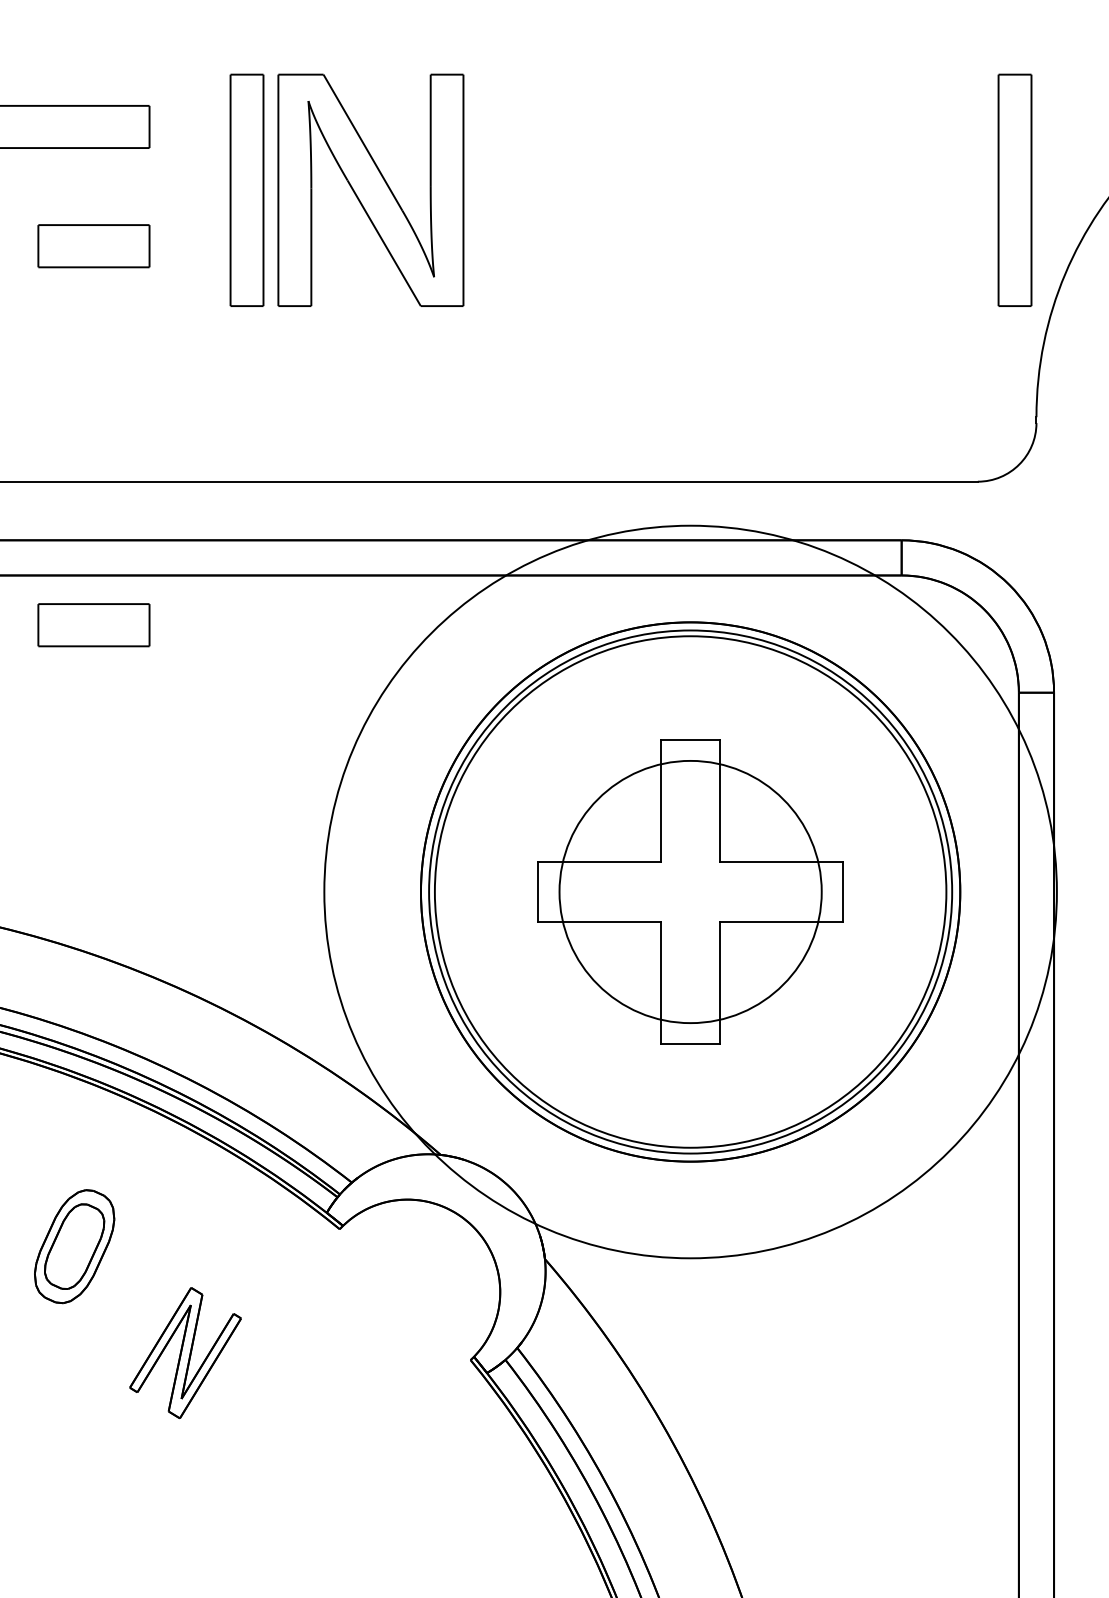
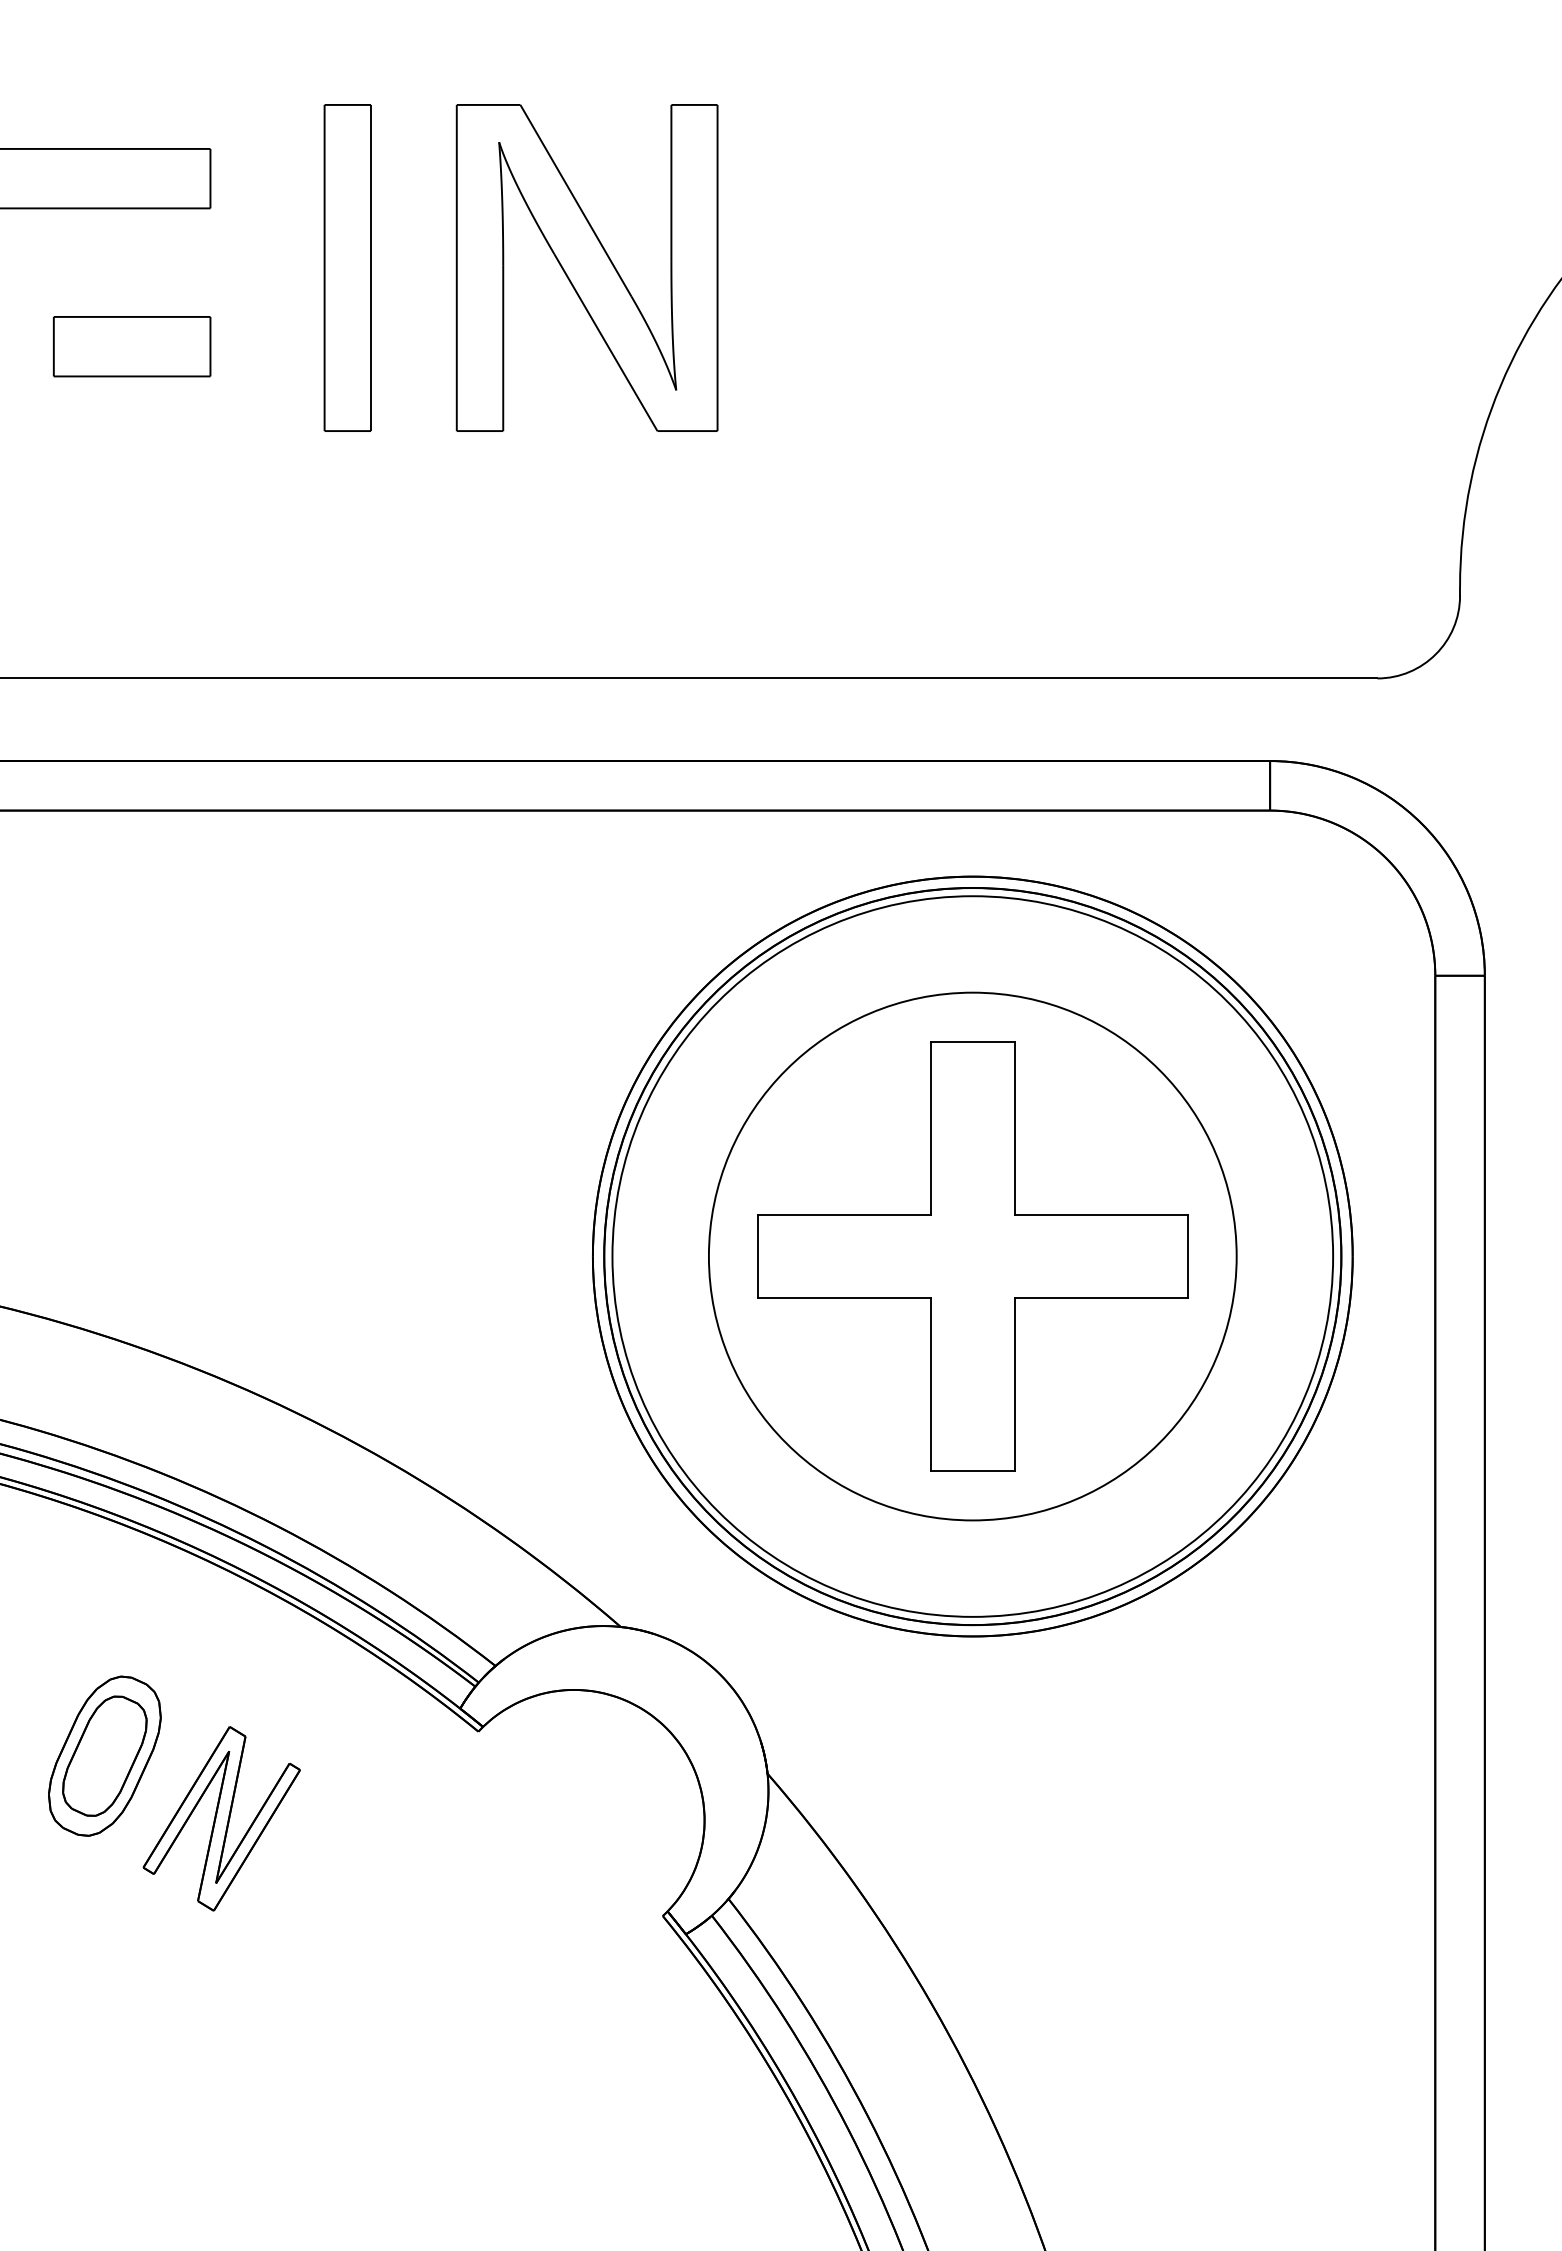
part: (370, 189) -> (586, 266), moved
part: (1014, 189) -> (1429, 266), removed
part: (93, 625) -> (131, 881), removed
circle: (690, 891) -> (972, 1255), size x0.71
circle: (690, 891) -> (972, 1255), size x1.43
part: (185, 1353) -> (221, 1819), moved

